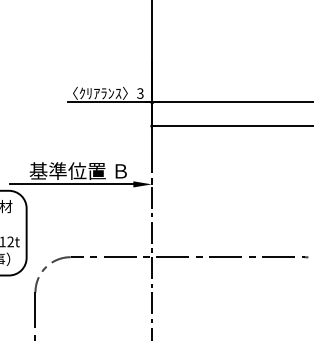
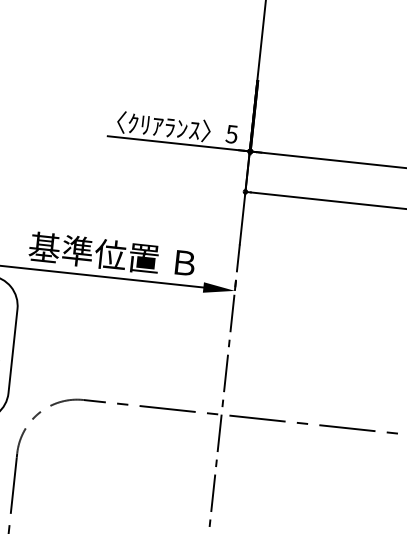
text: (140, 93) -> (232, 134), 3 -> 5

